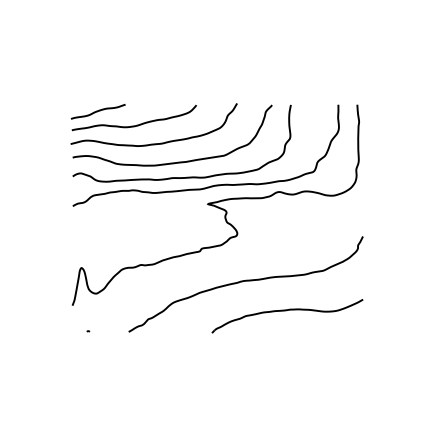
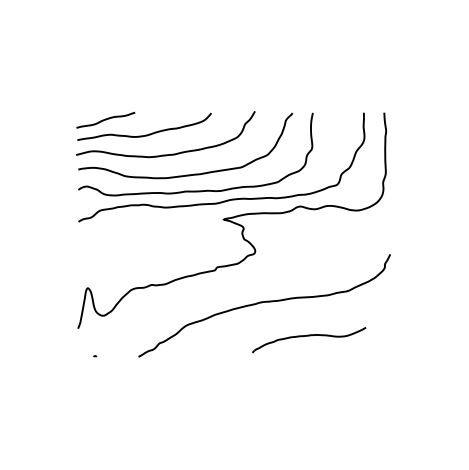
part: (287, 316) -> (309, 340), size x0.7

